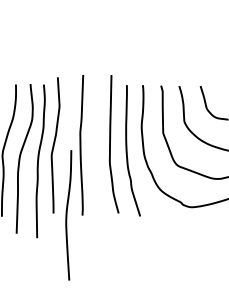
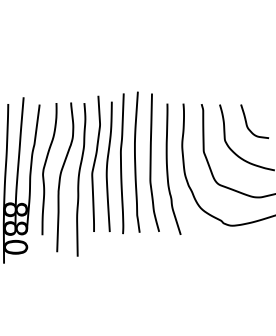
curve: (94, 143) -> (135, 161), added
curve: (66, 215) -> (107, 166), moved

